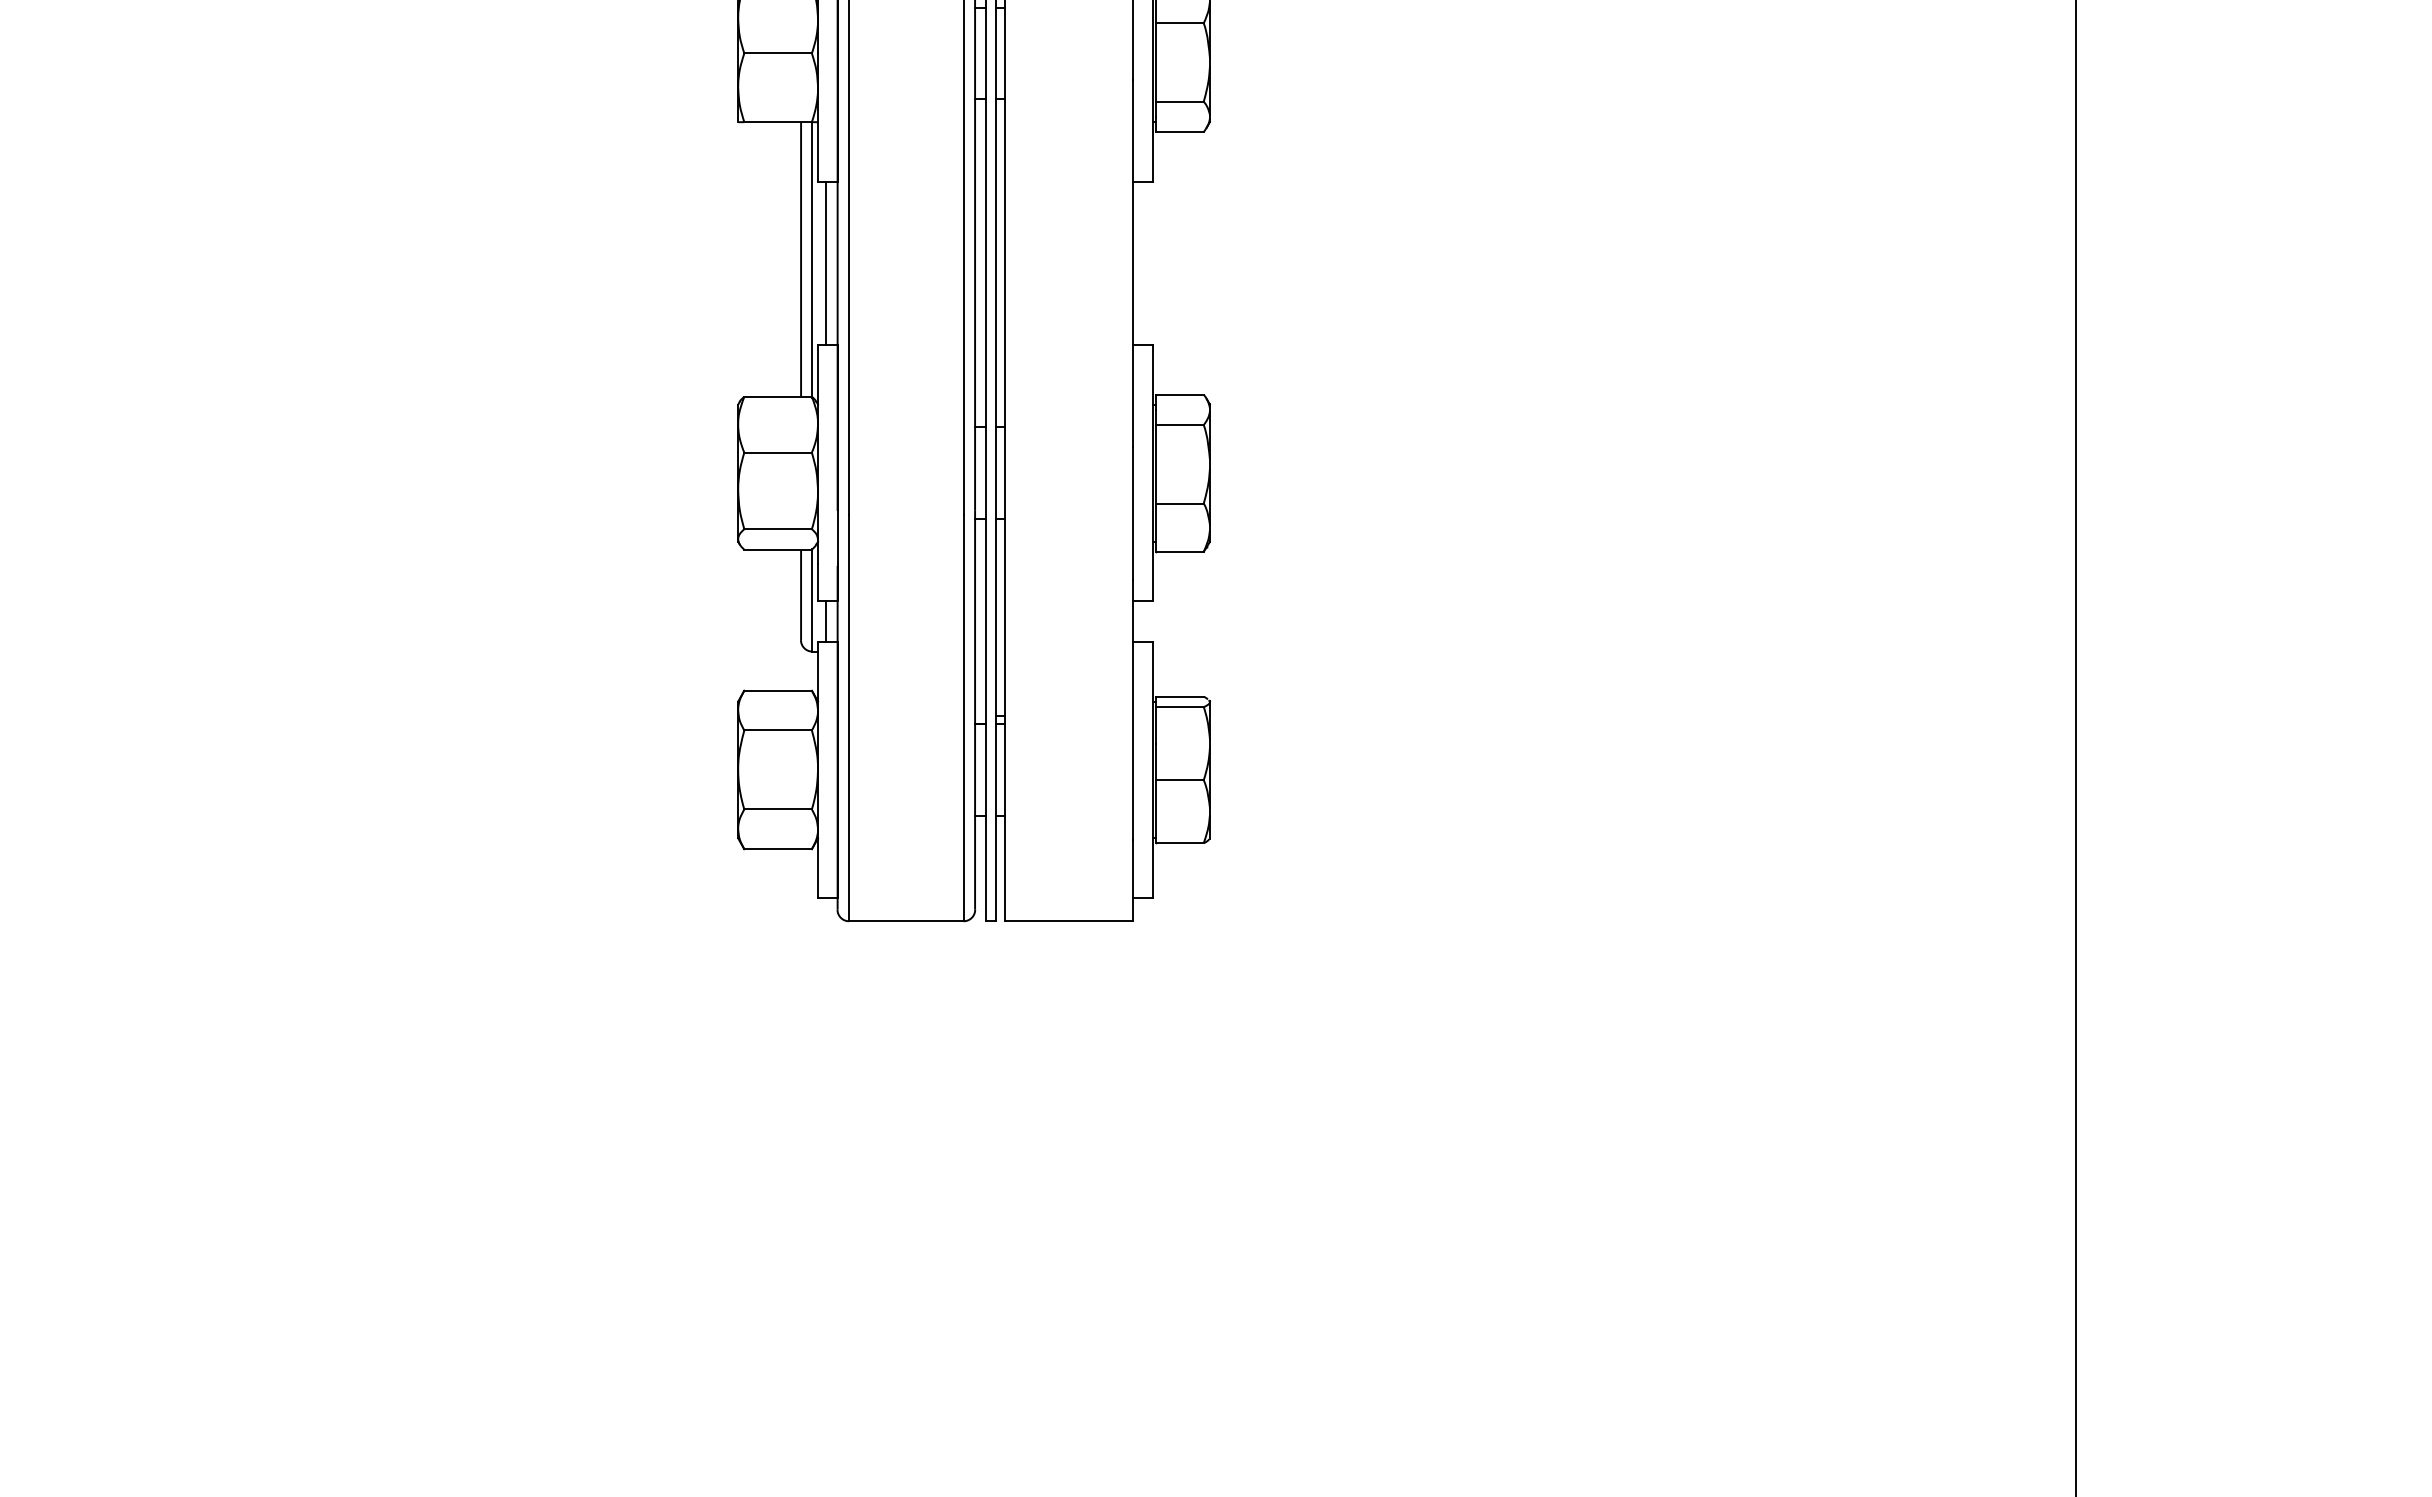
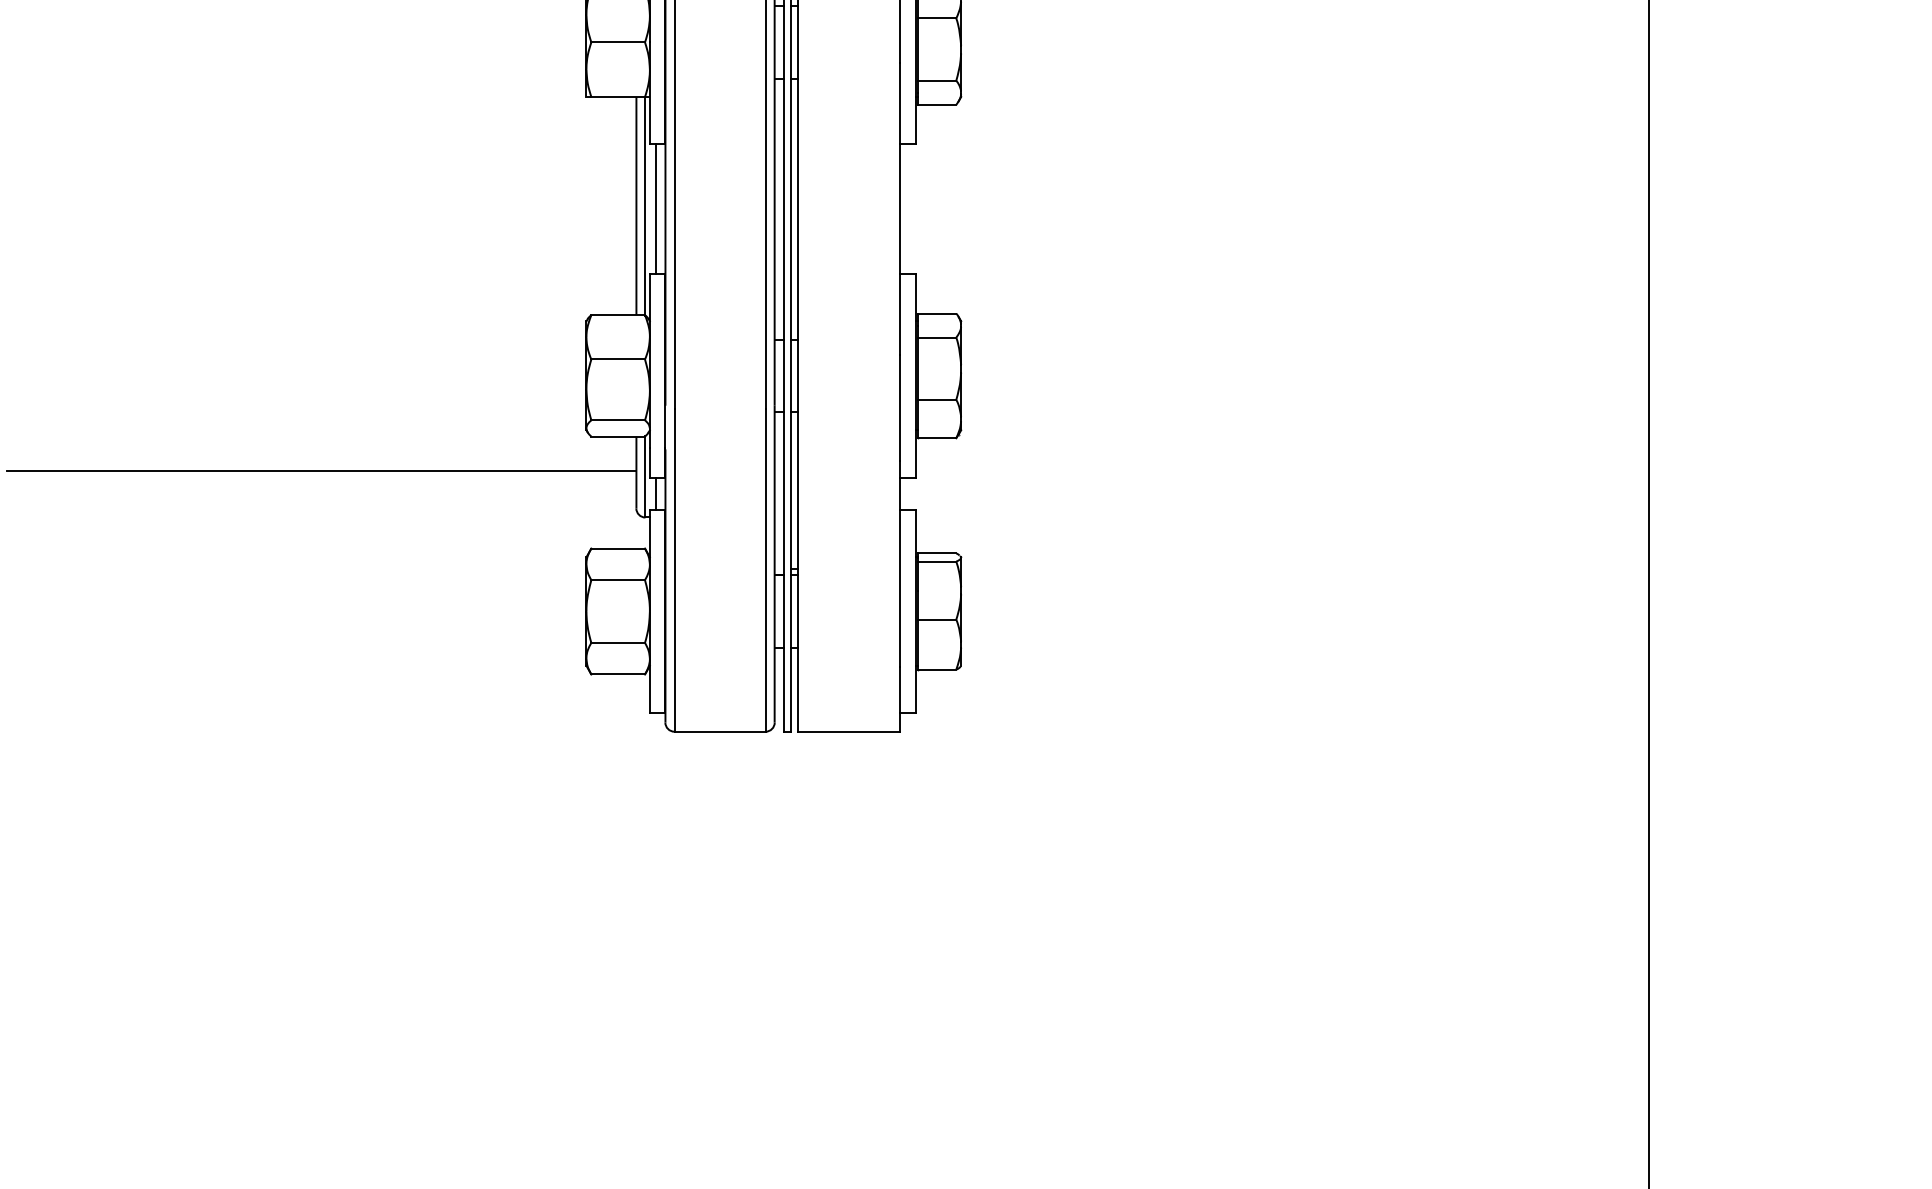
line: (404, 592) -> (321, 470), added

